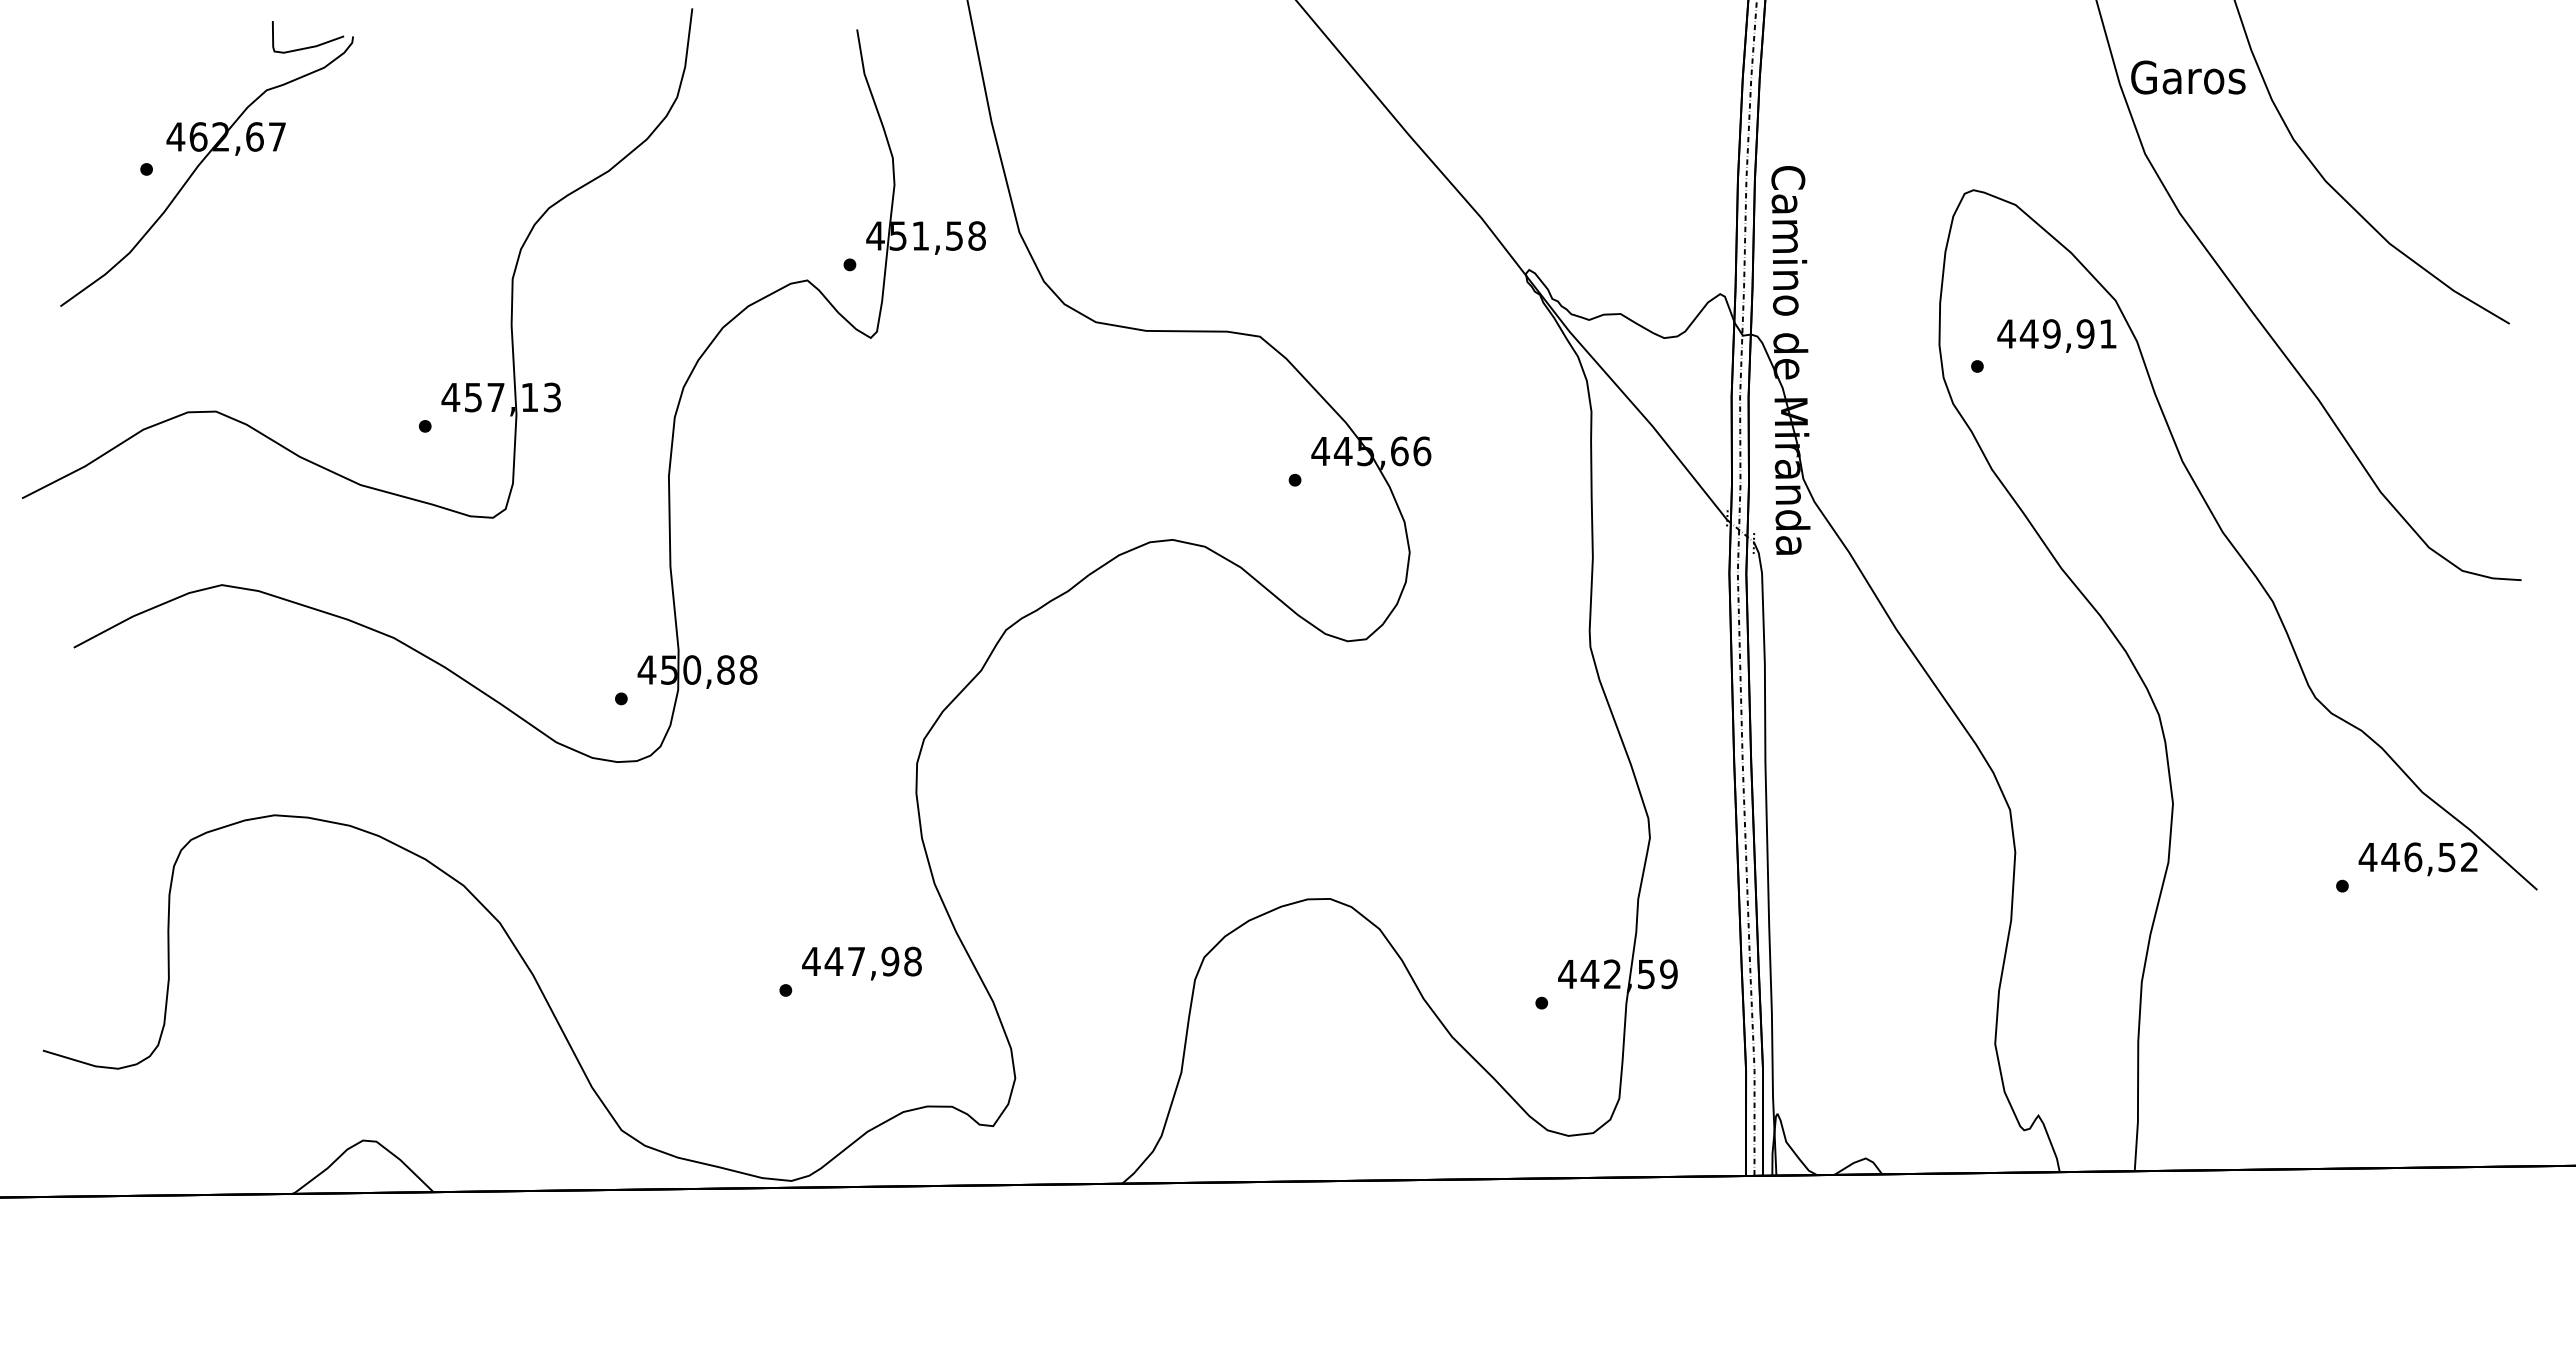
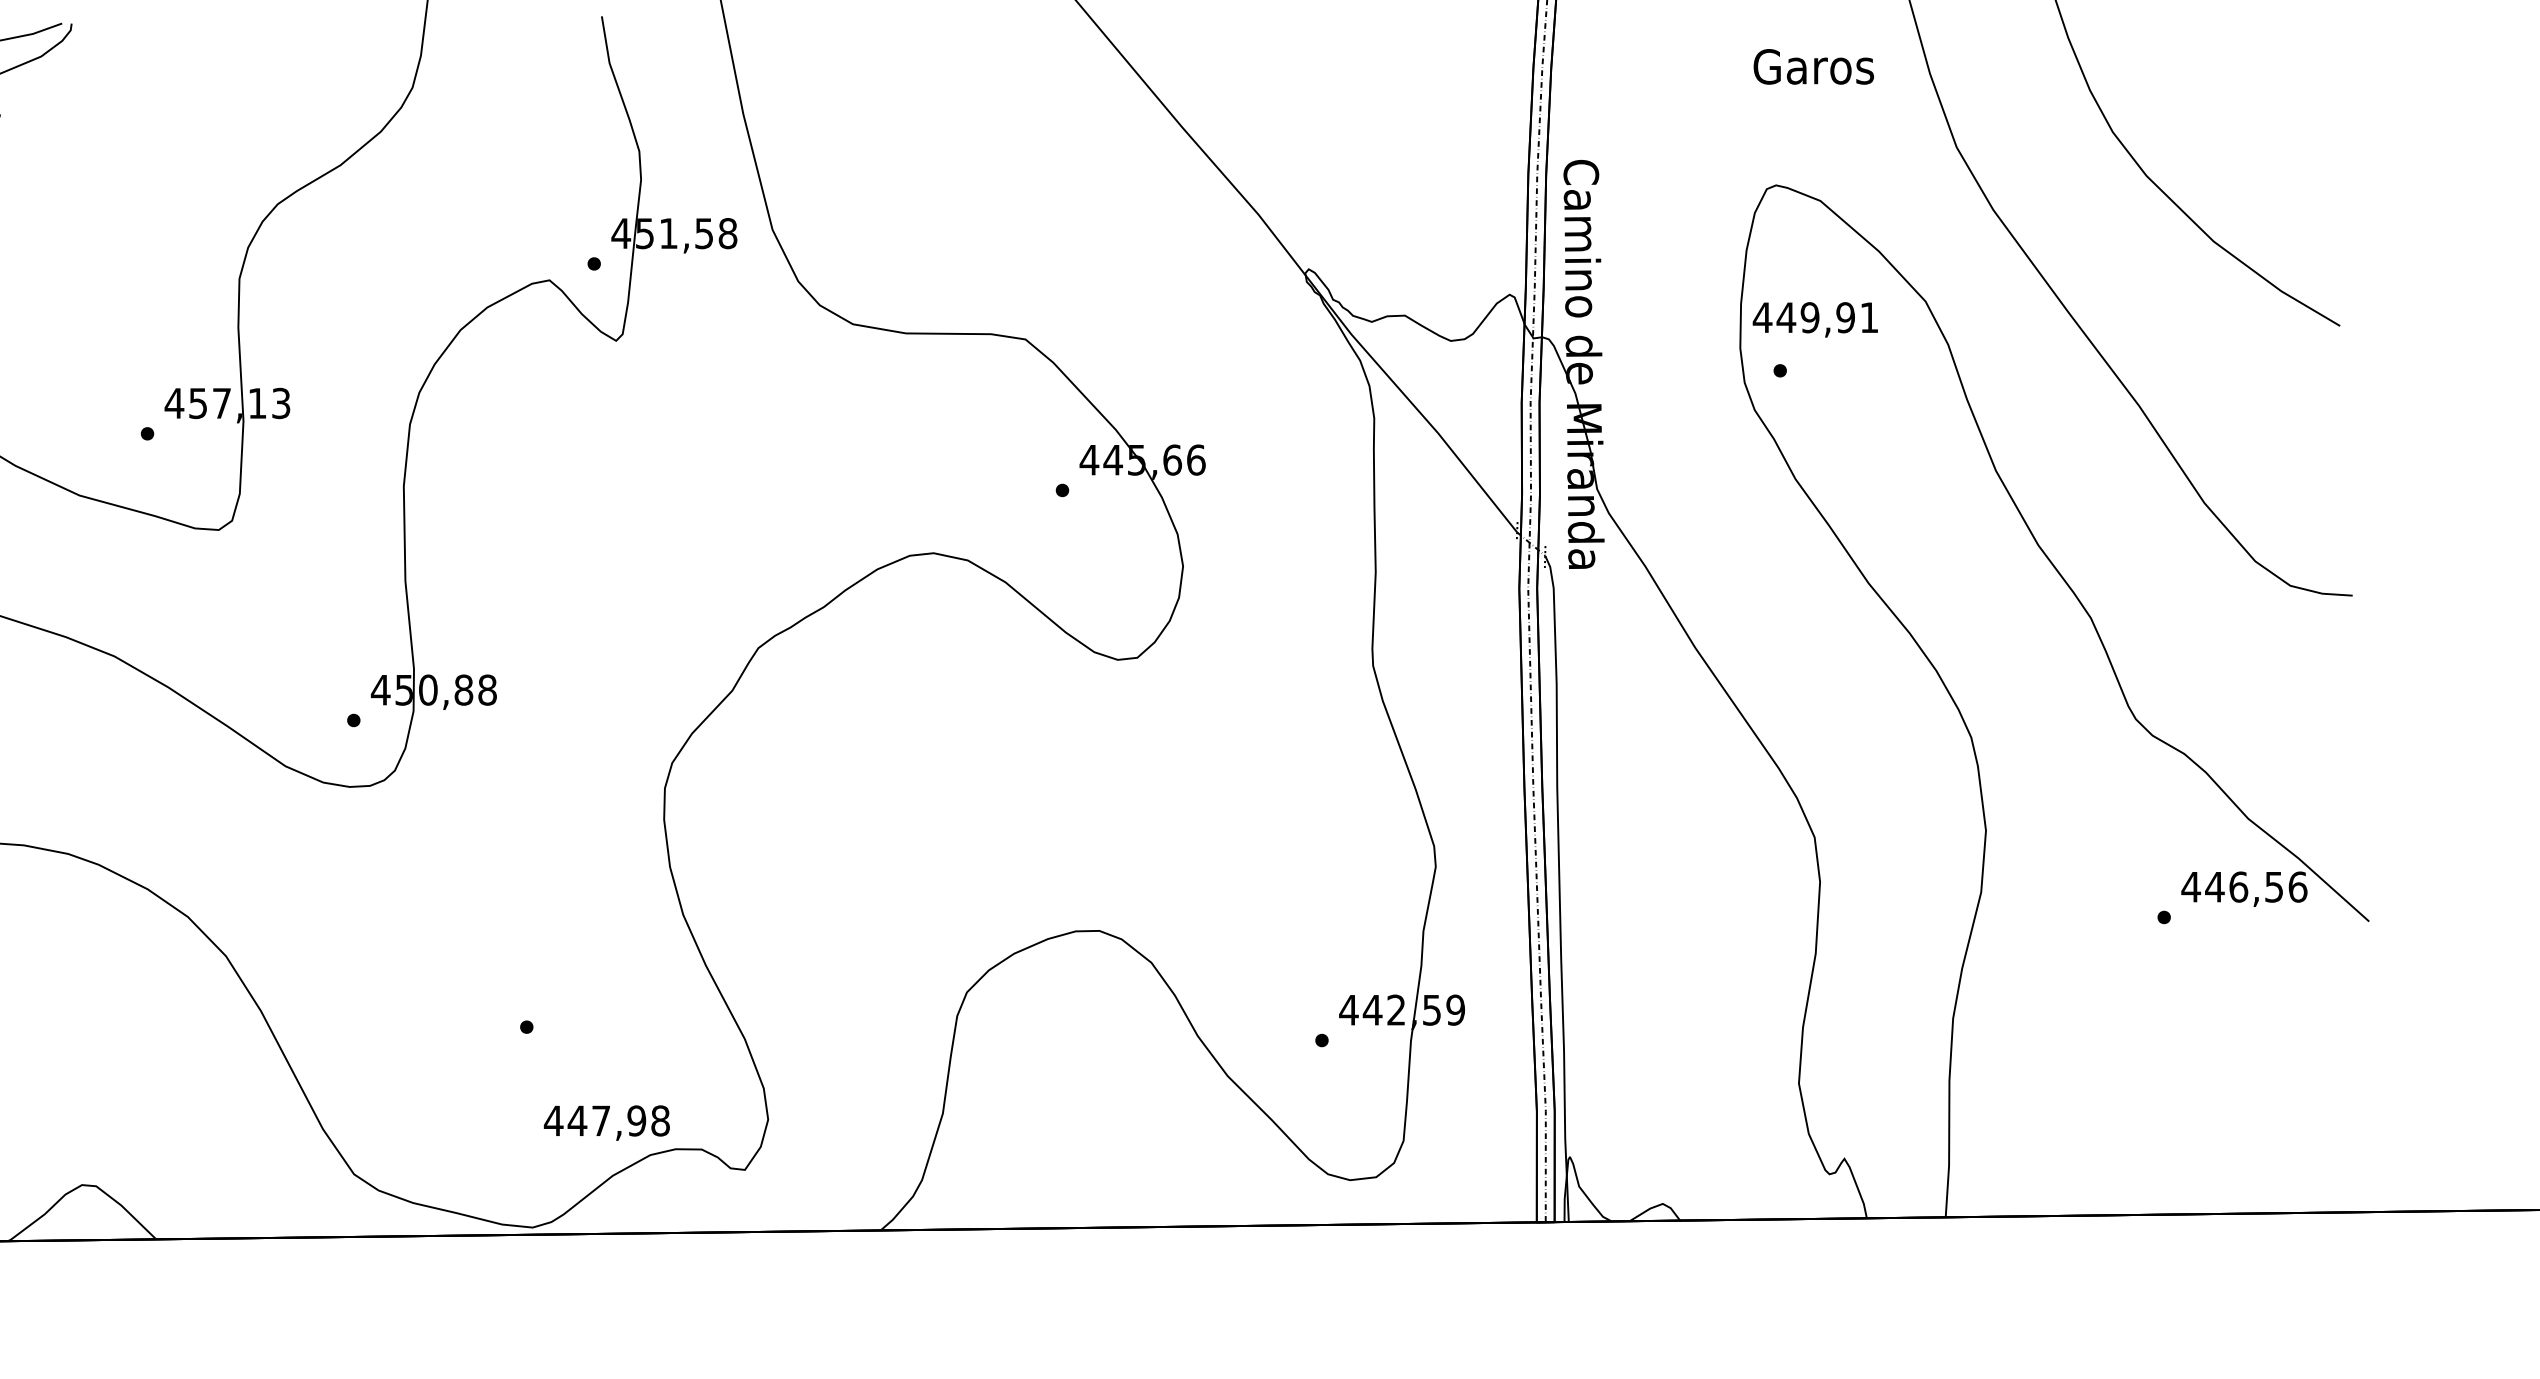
text: (2188, 77) -> (1813, 66), moved
text: (2056, 335) -> (1815, 319), moved
text: (2469, 857) -> (2297, 887), 446,52 -> 446,56
text: (861, 963) -> (606, 1122), moved

